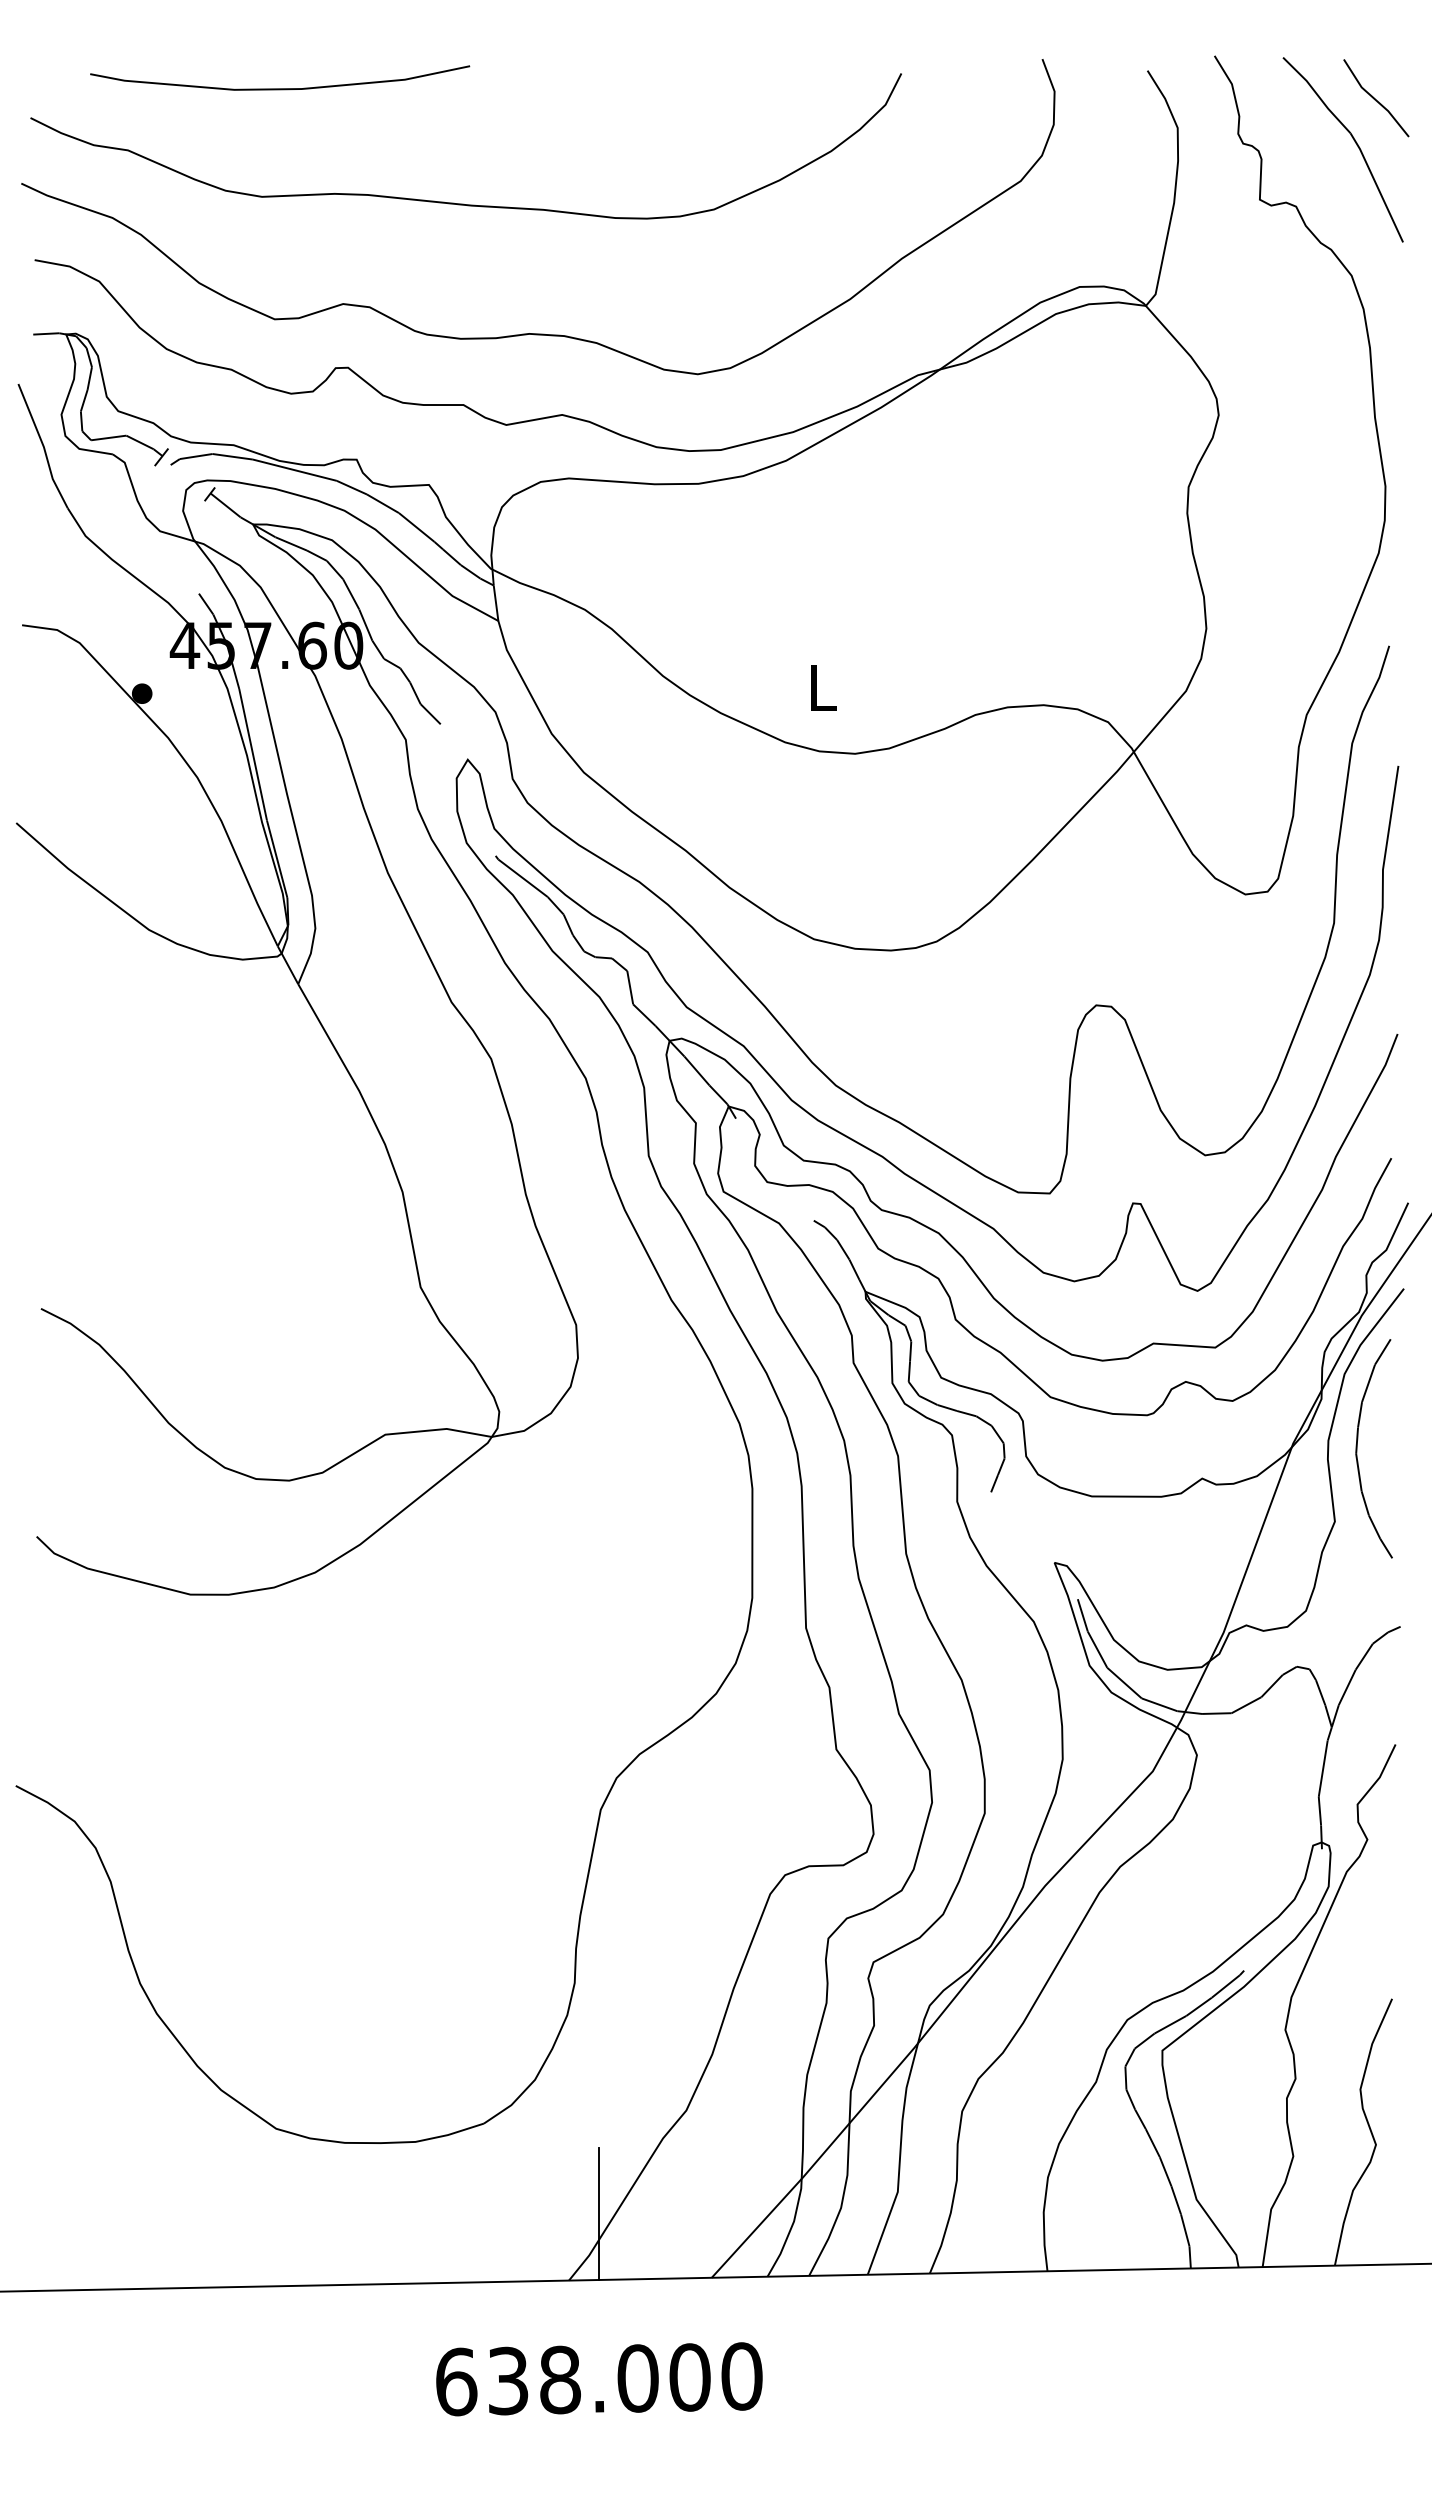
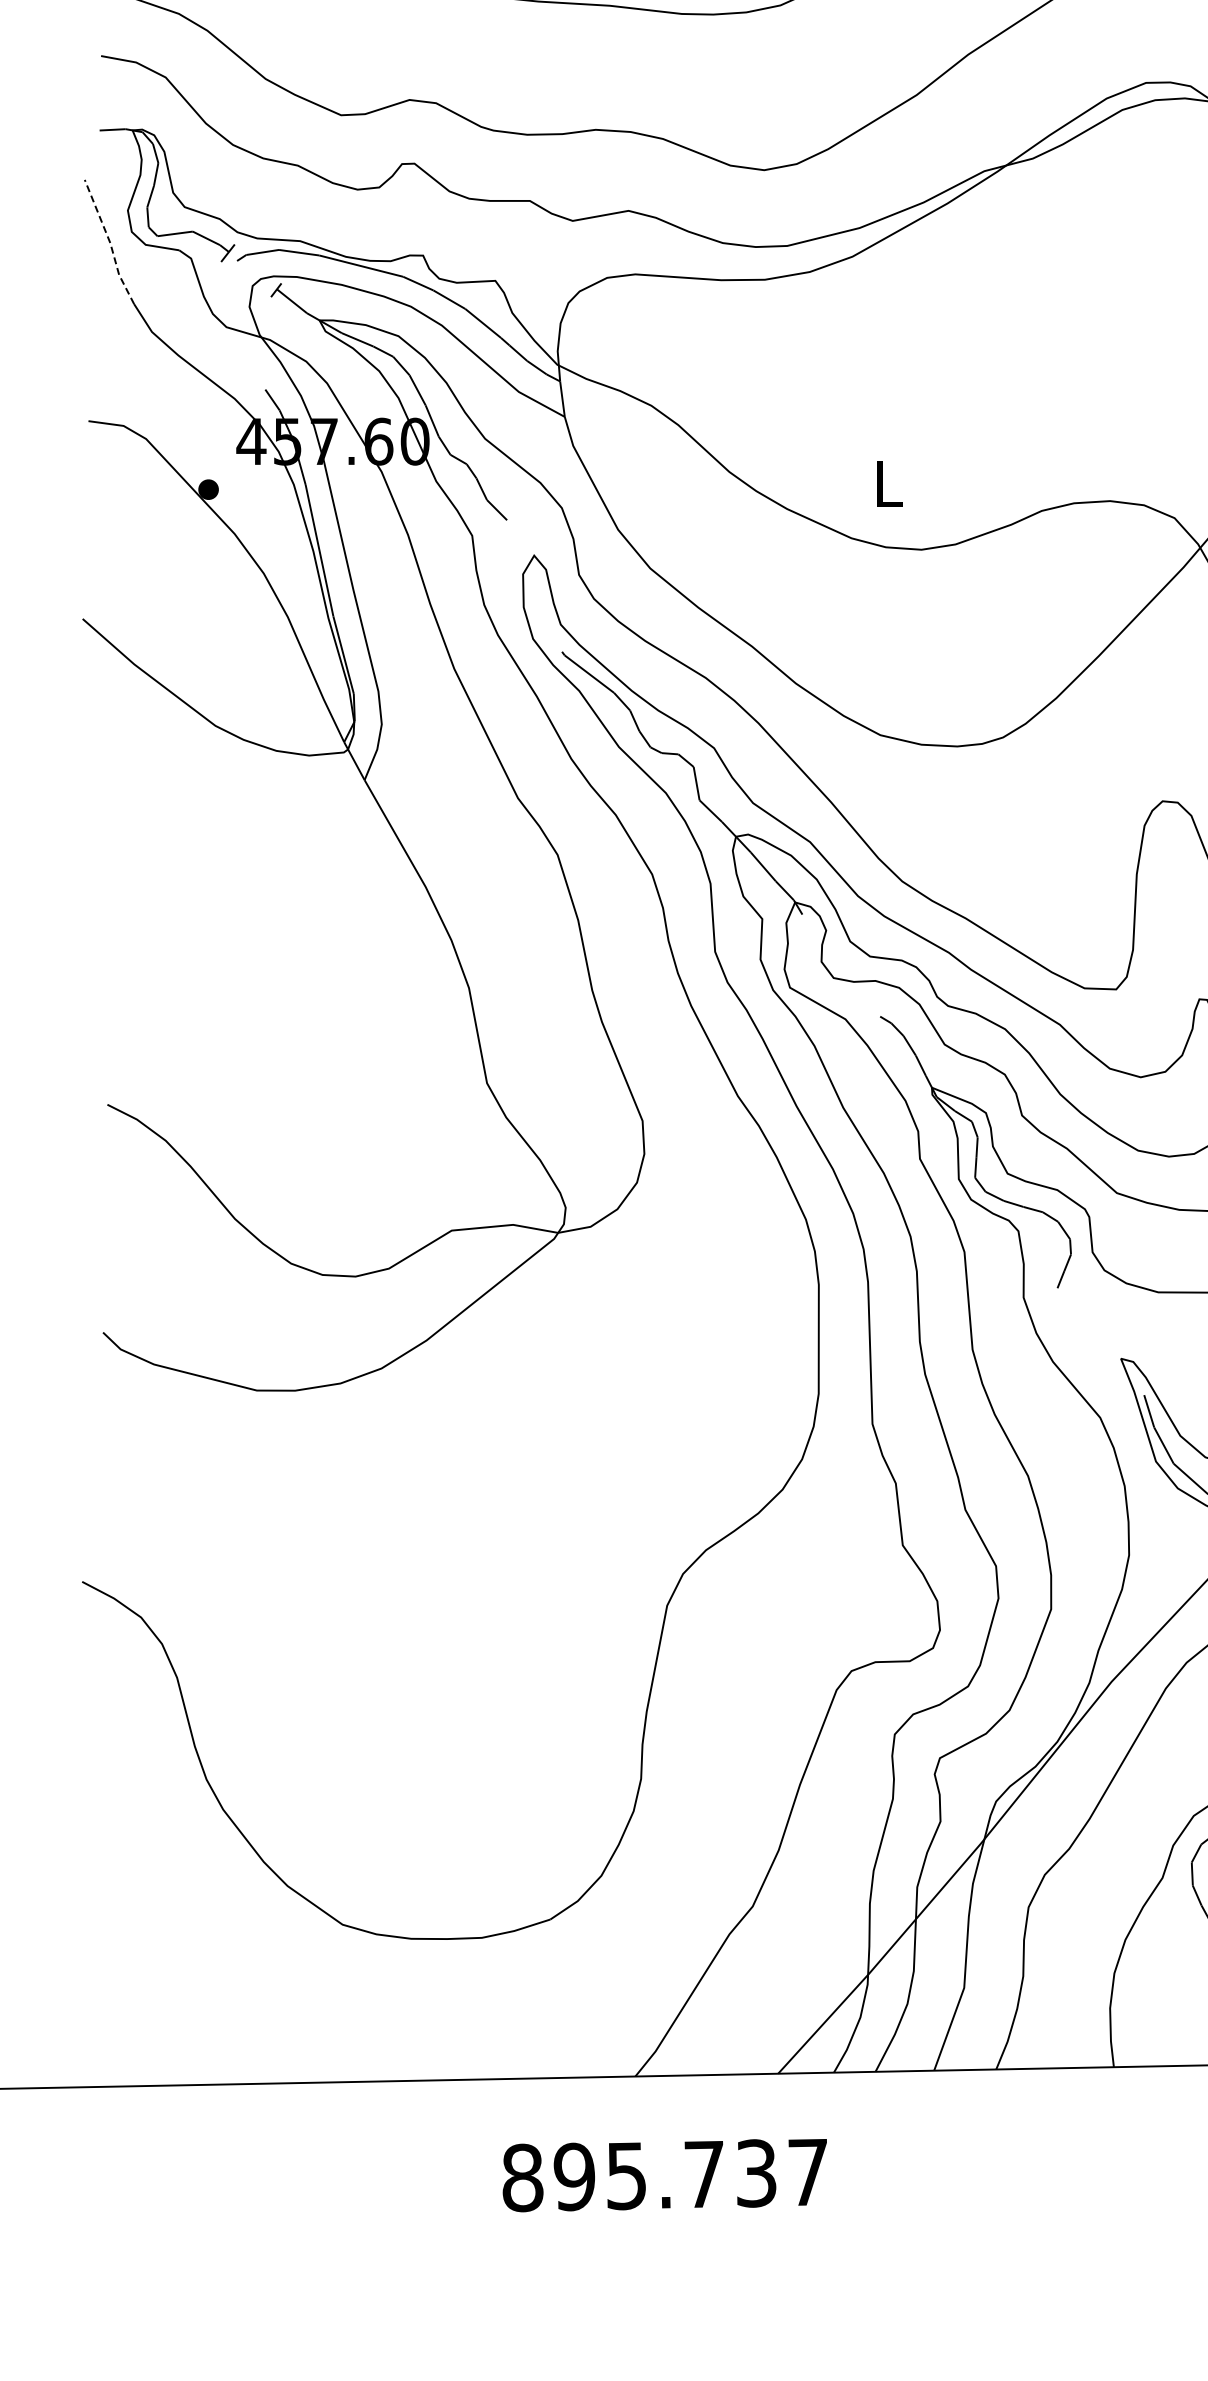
line: (43, 447) -> (109, 243), solid -> dashed
line: (598, 2213) -> (664, 2009), removed
text: (599, 2379) -> (665, 2175), 638.000 -> 895.737

